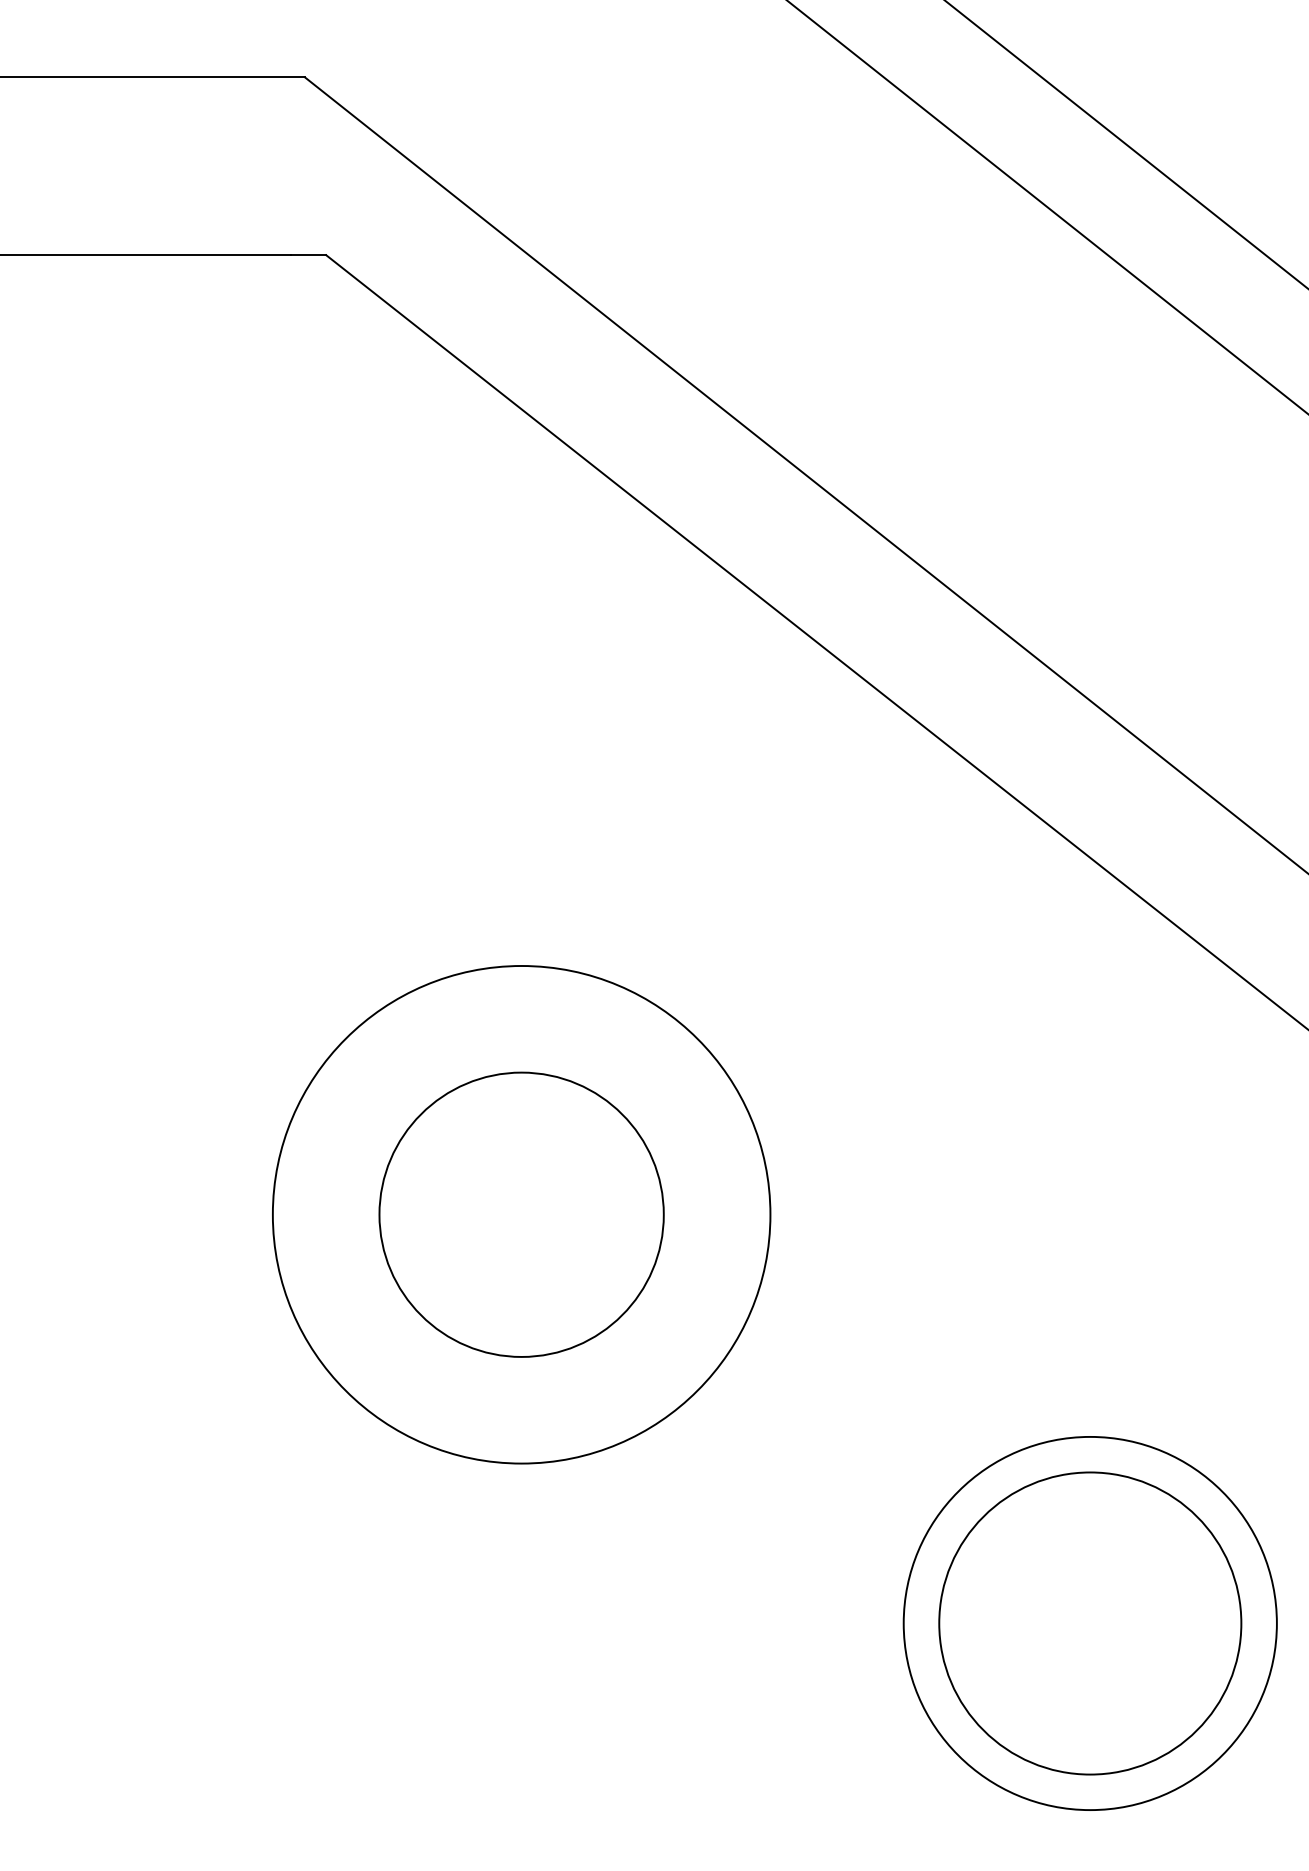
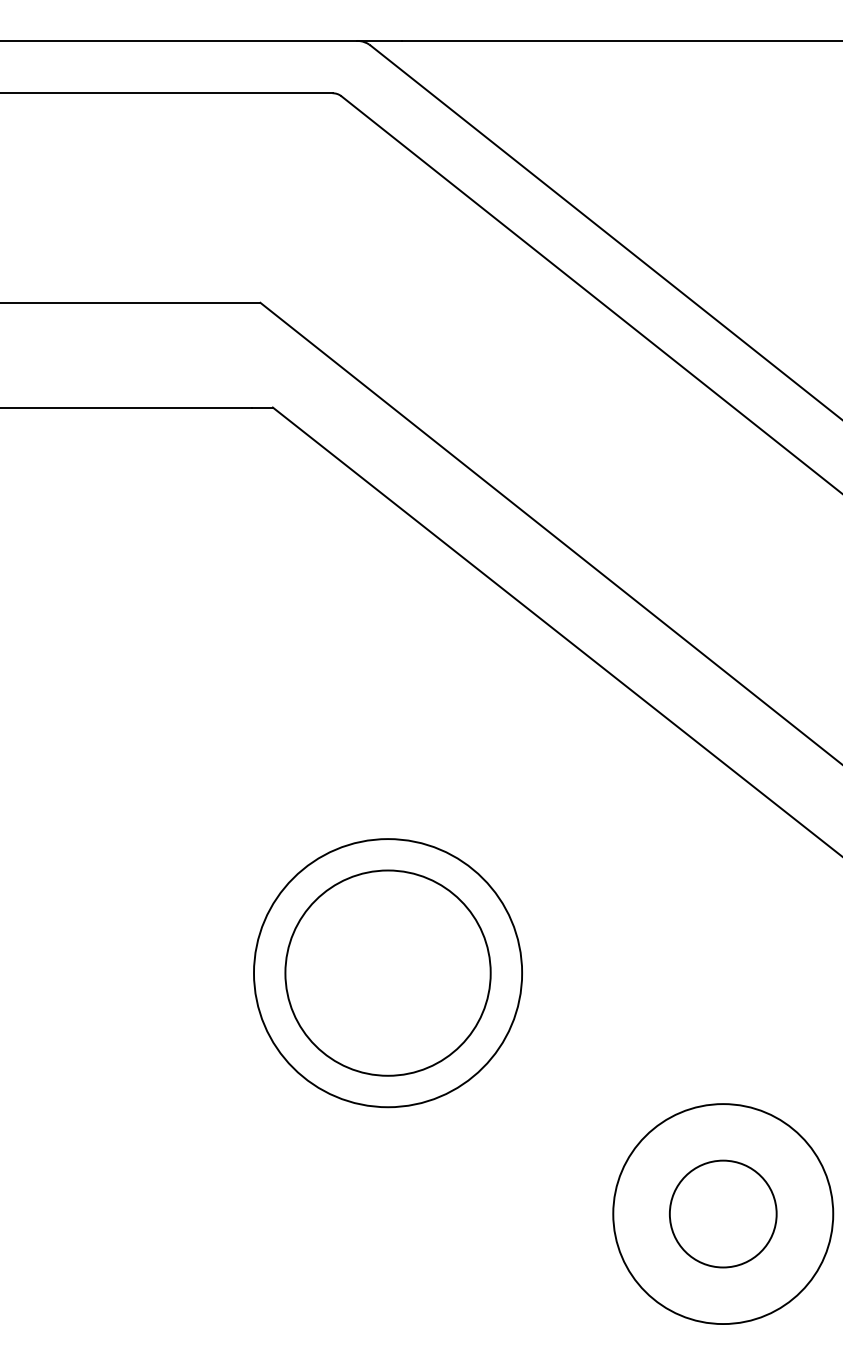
circle: (520, 1213) -> (387, 972), size x0.7
circle: (520, 1213) -> (387, 972), size x1.6
circle: (1090, 1624) -> (723, 1214), size x0.6

